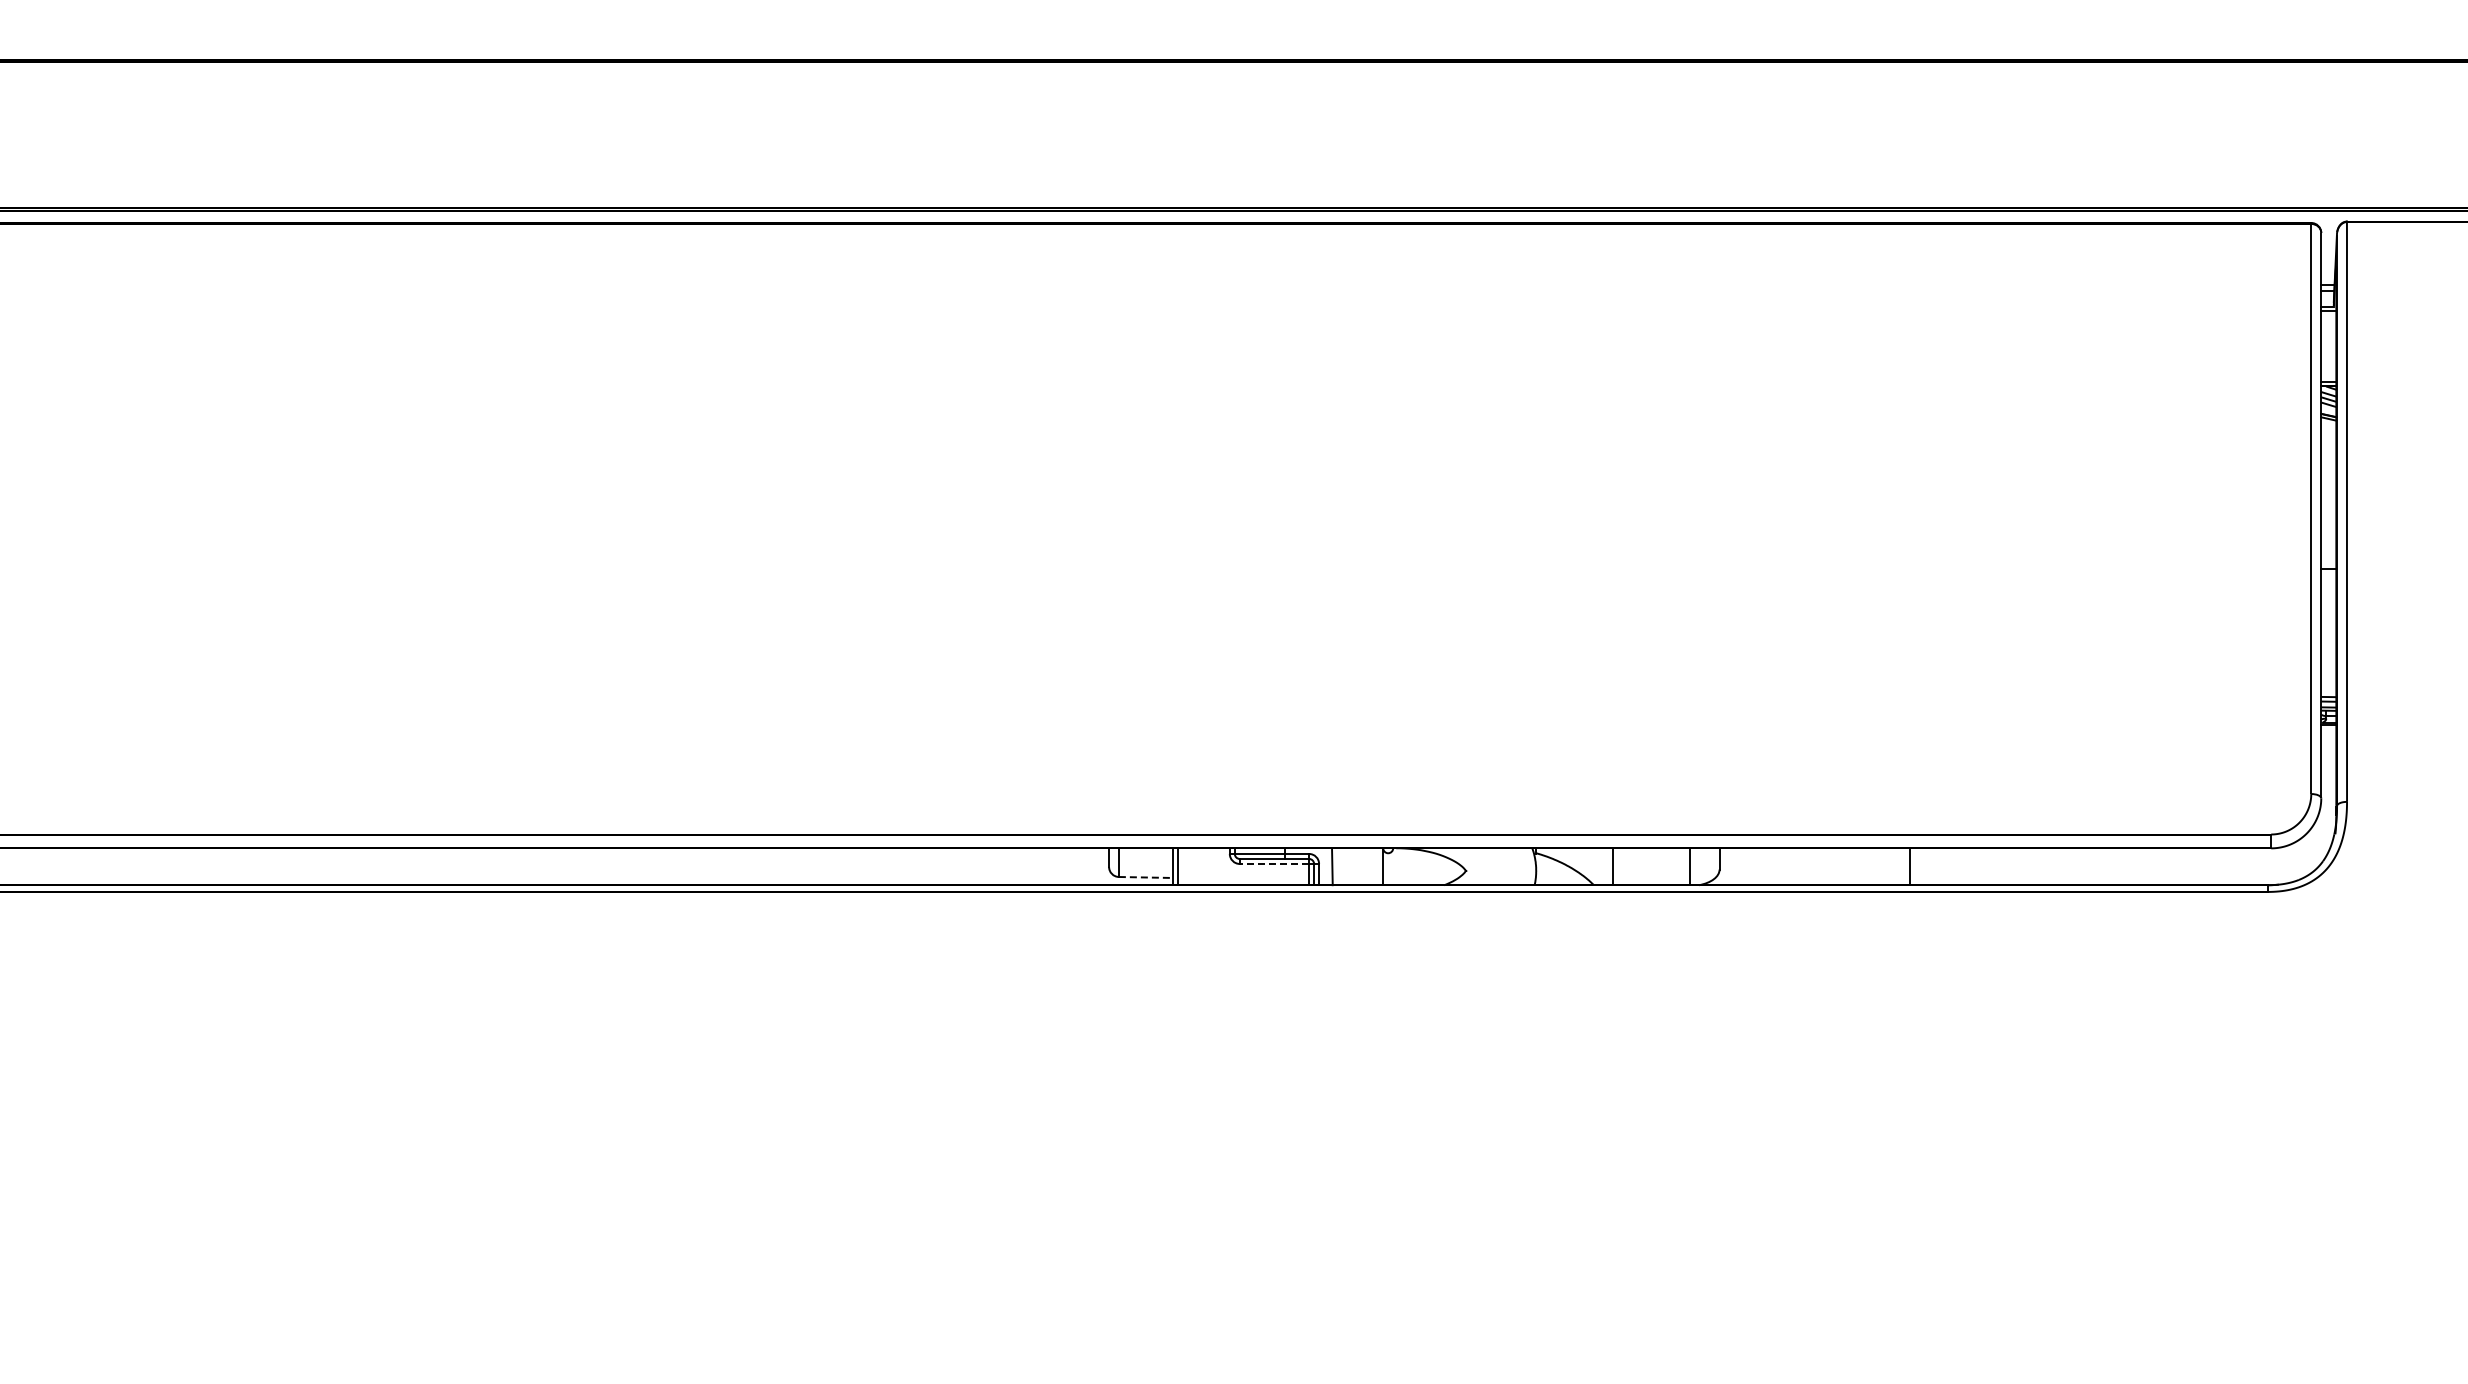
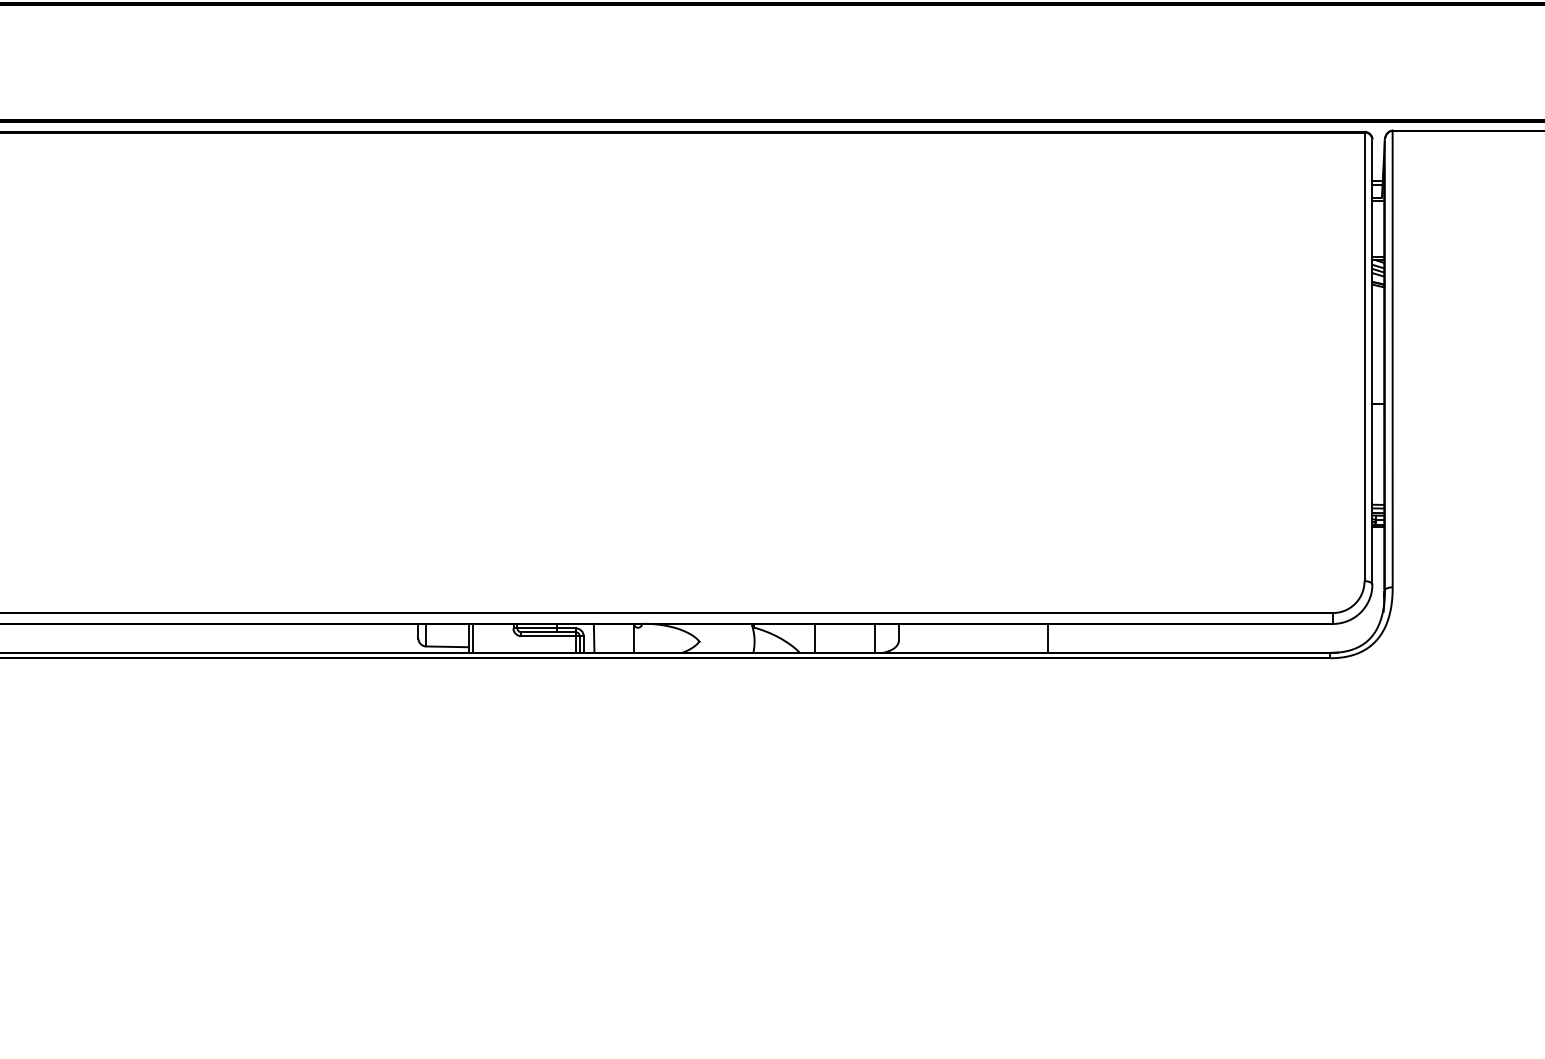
line: (1274, 863) -> (548, 635), dashed -> solid
line: (1145, 877) -> (447, 646), dashed -> solid

